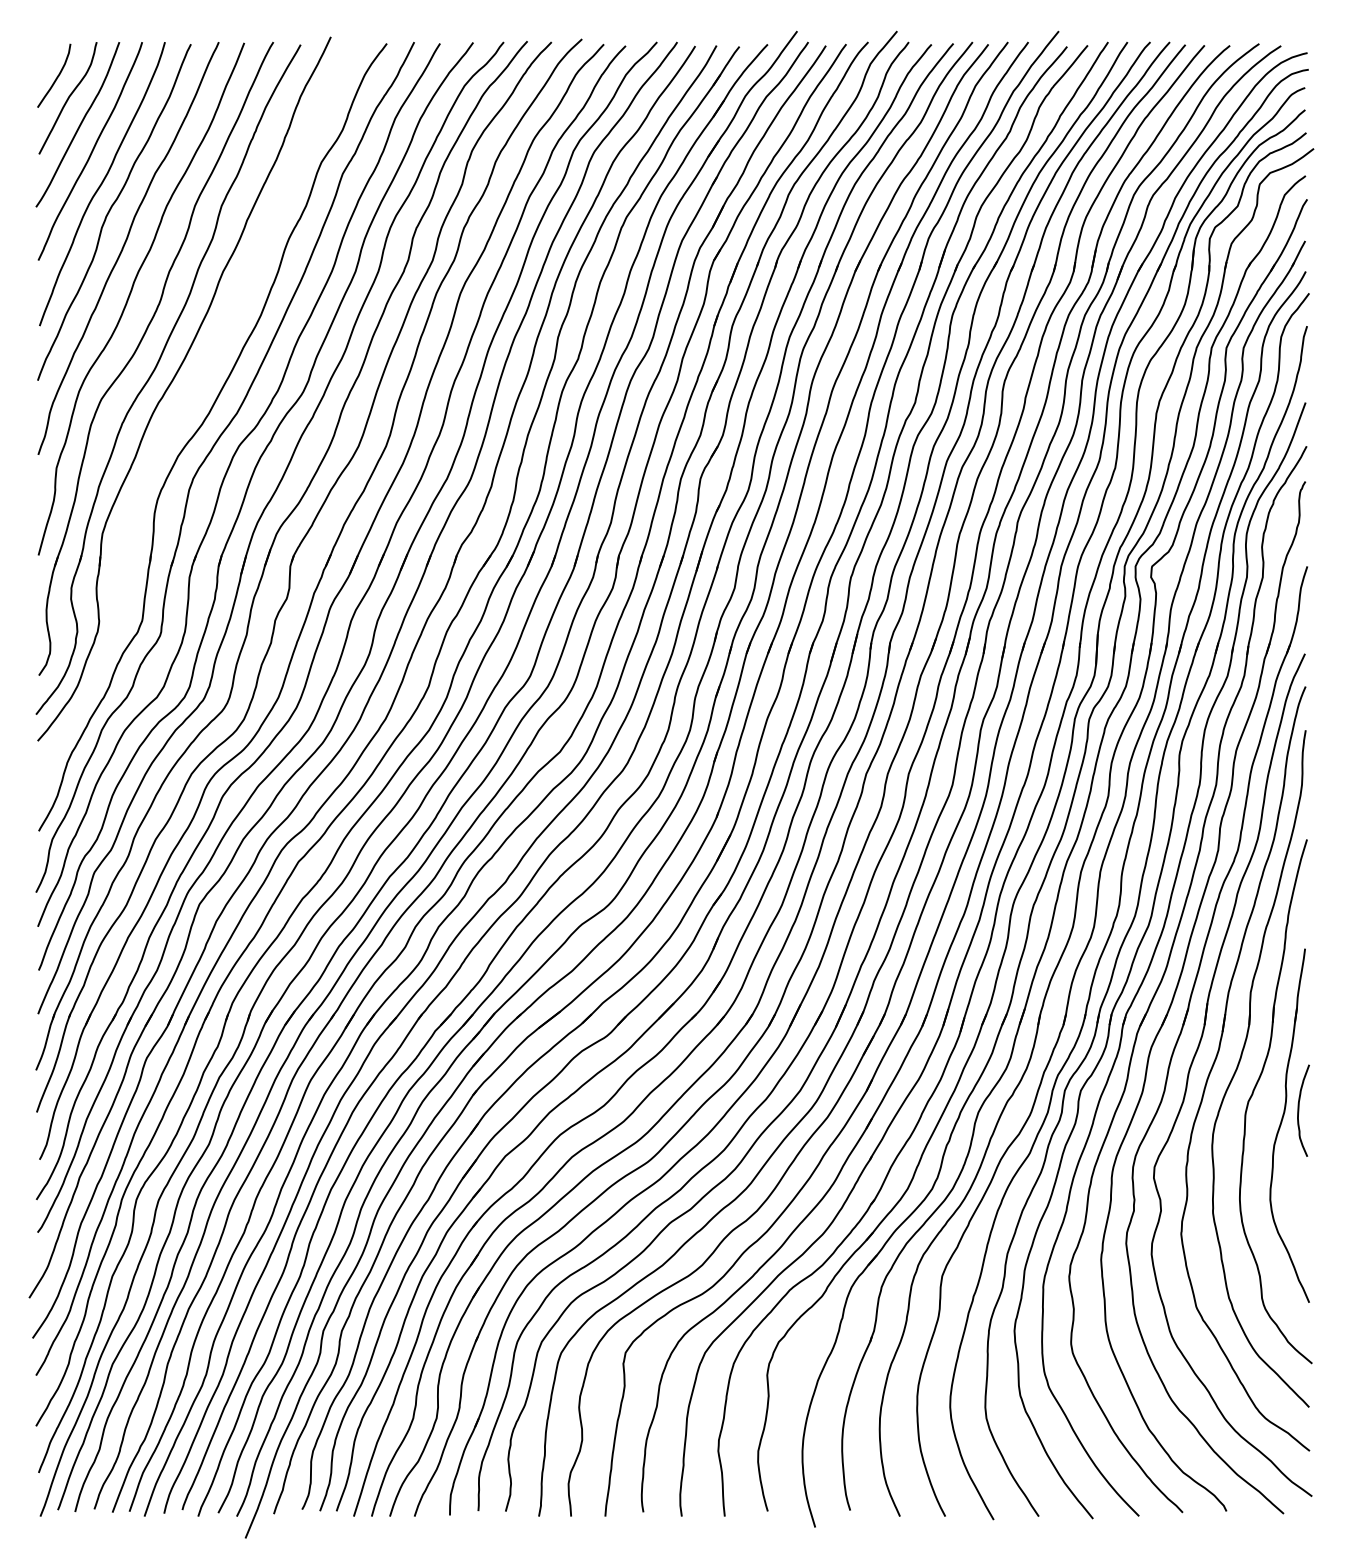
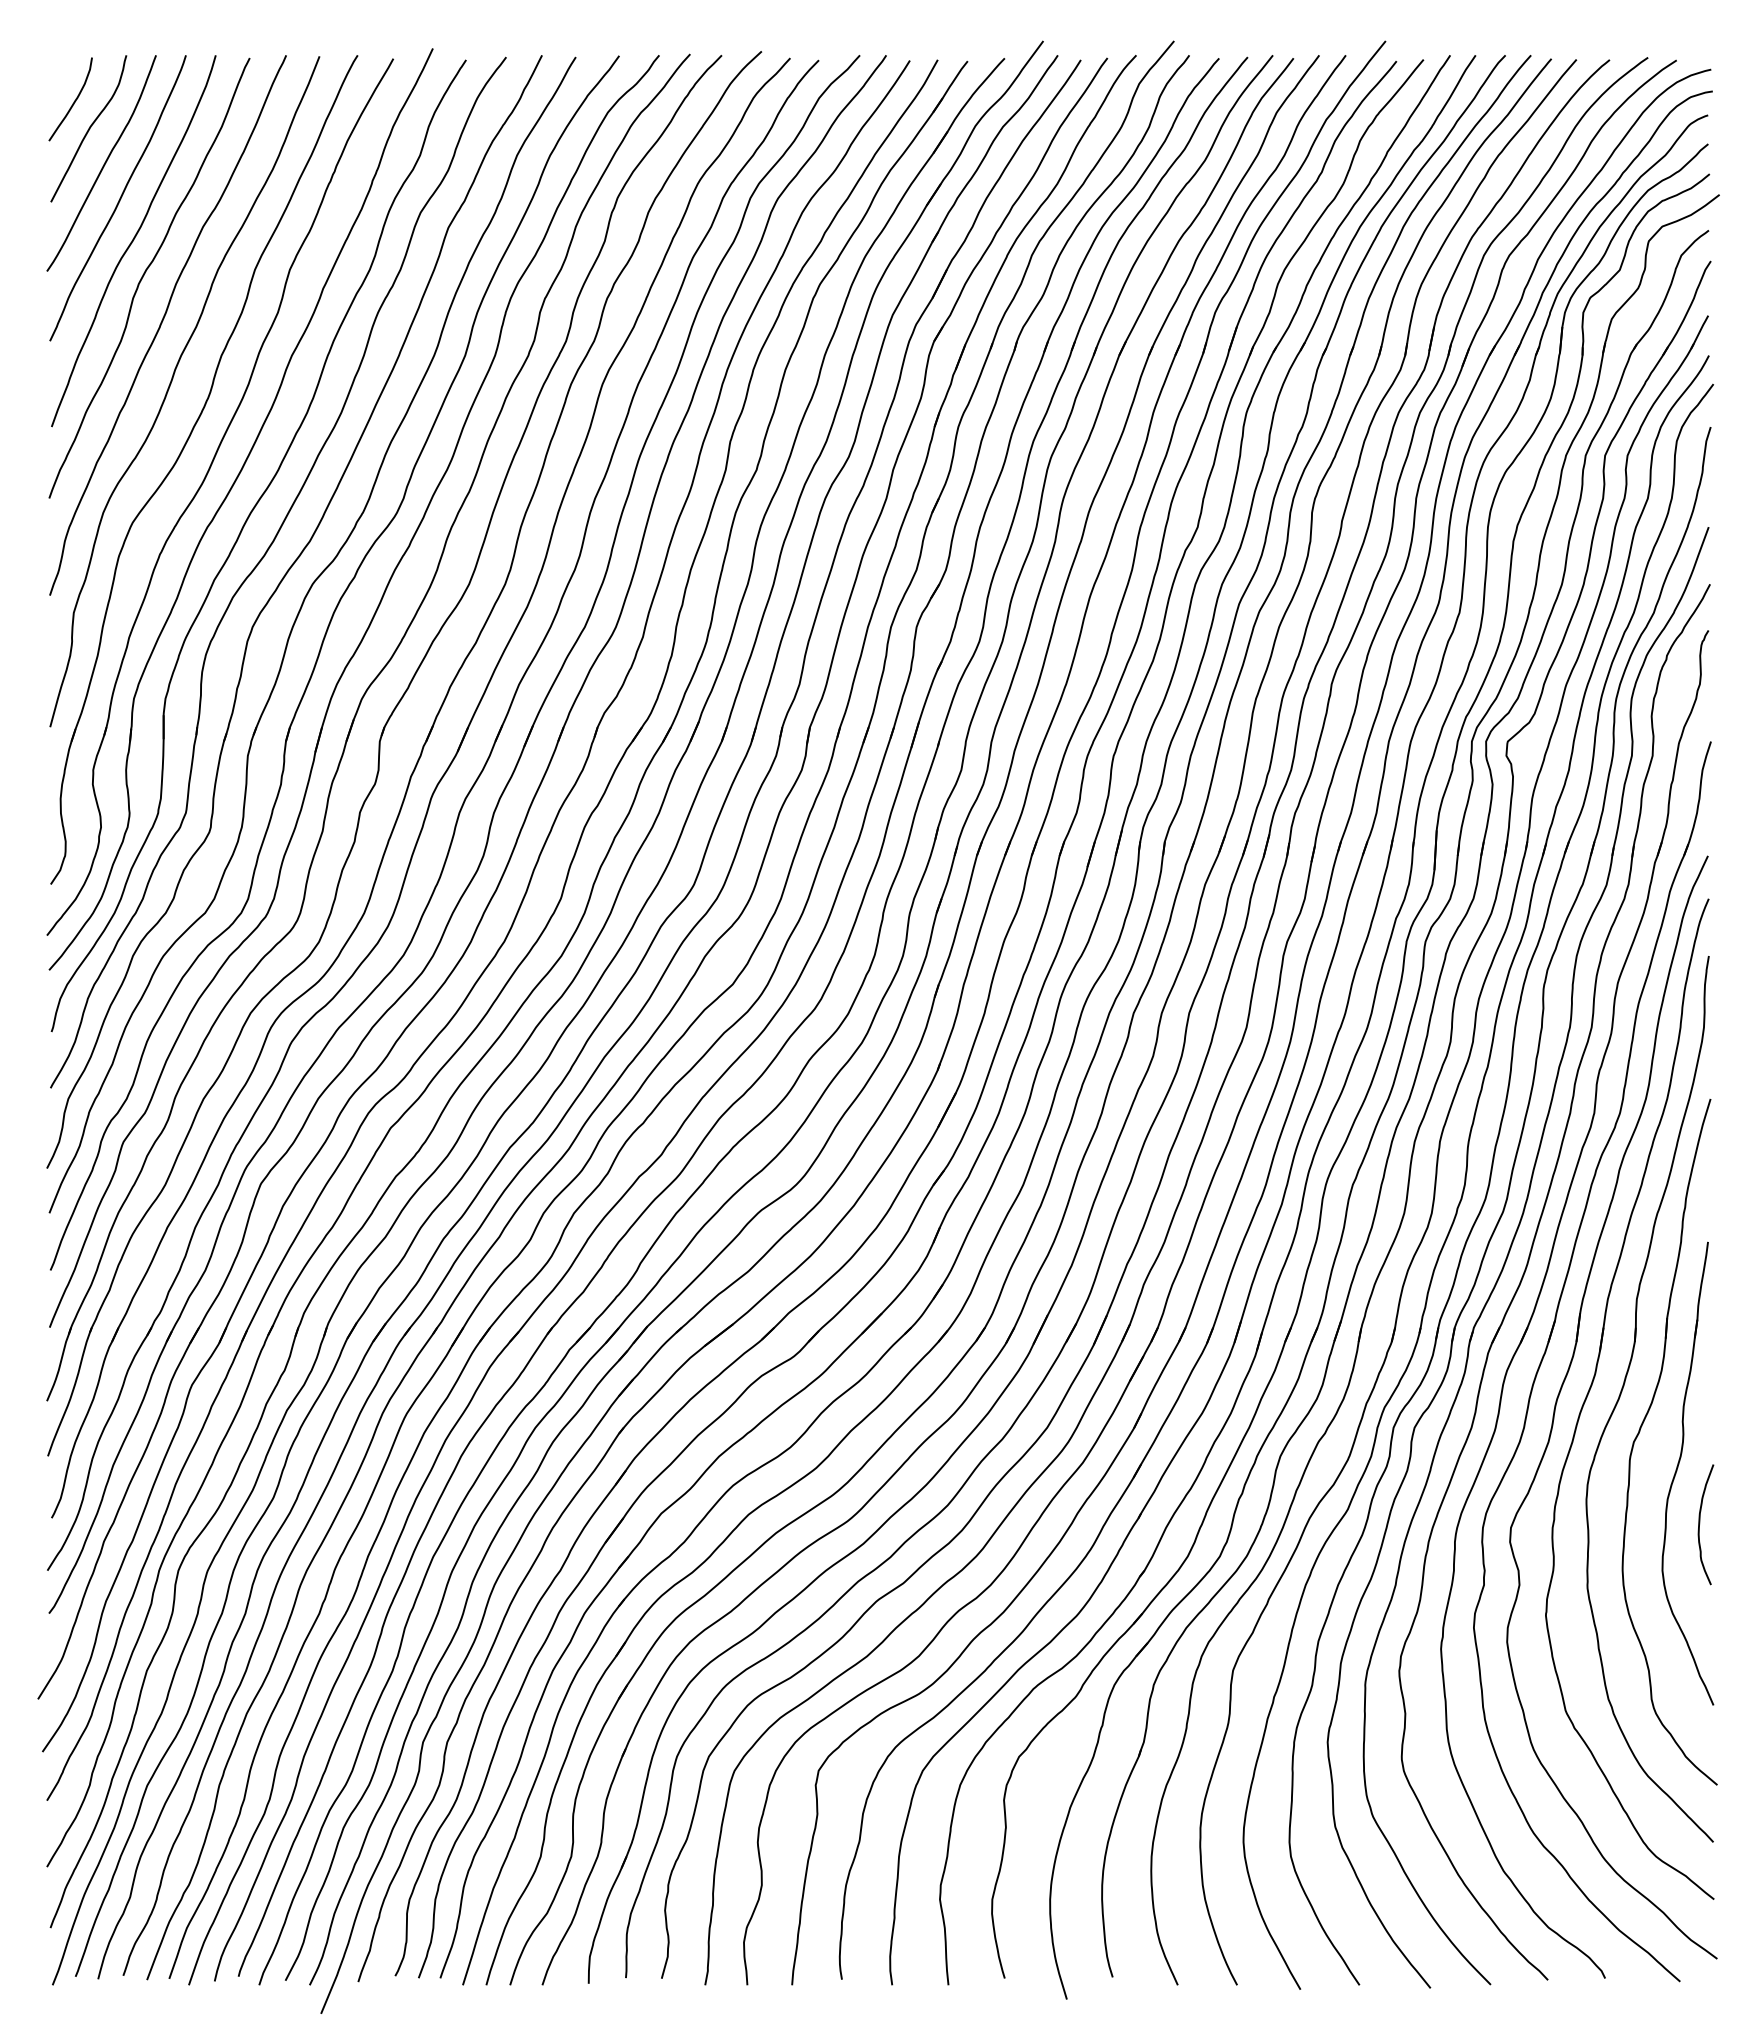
part: (183, 410) -> (239, 537), added
curve: (1299, 1110) -> (1700, 1524), moved

